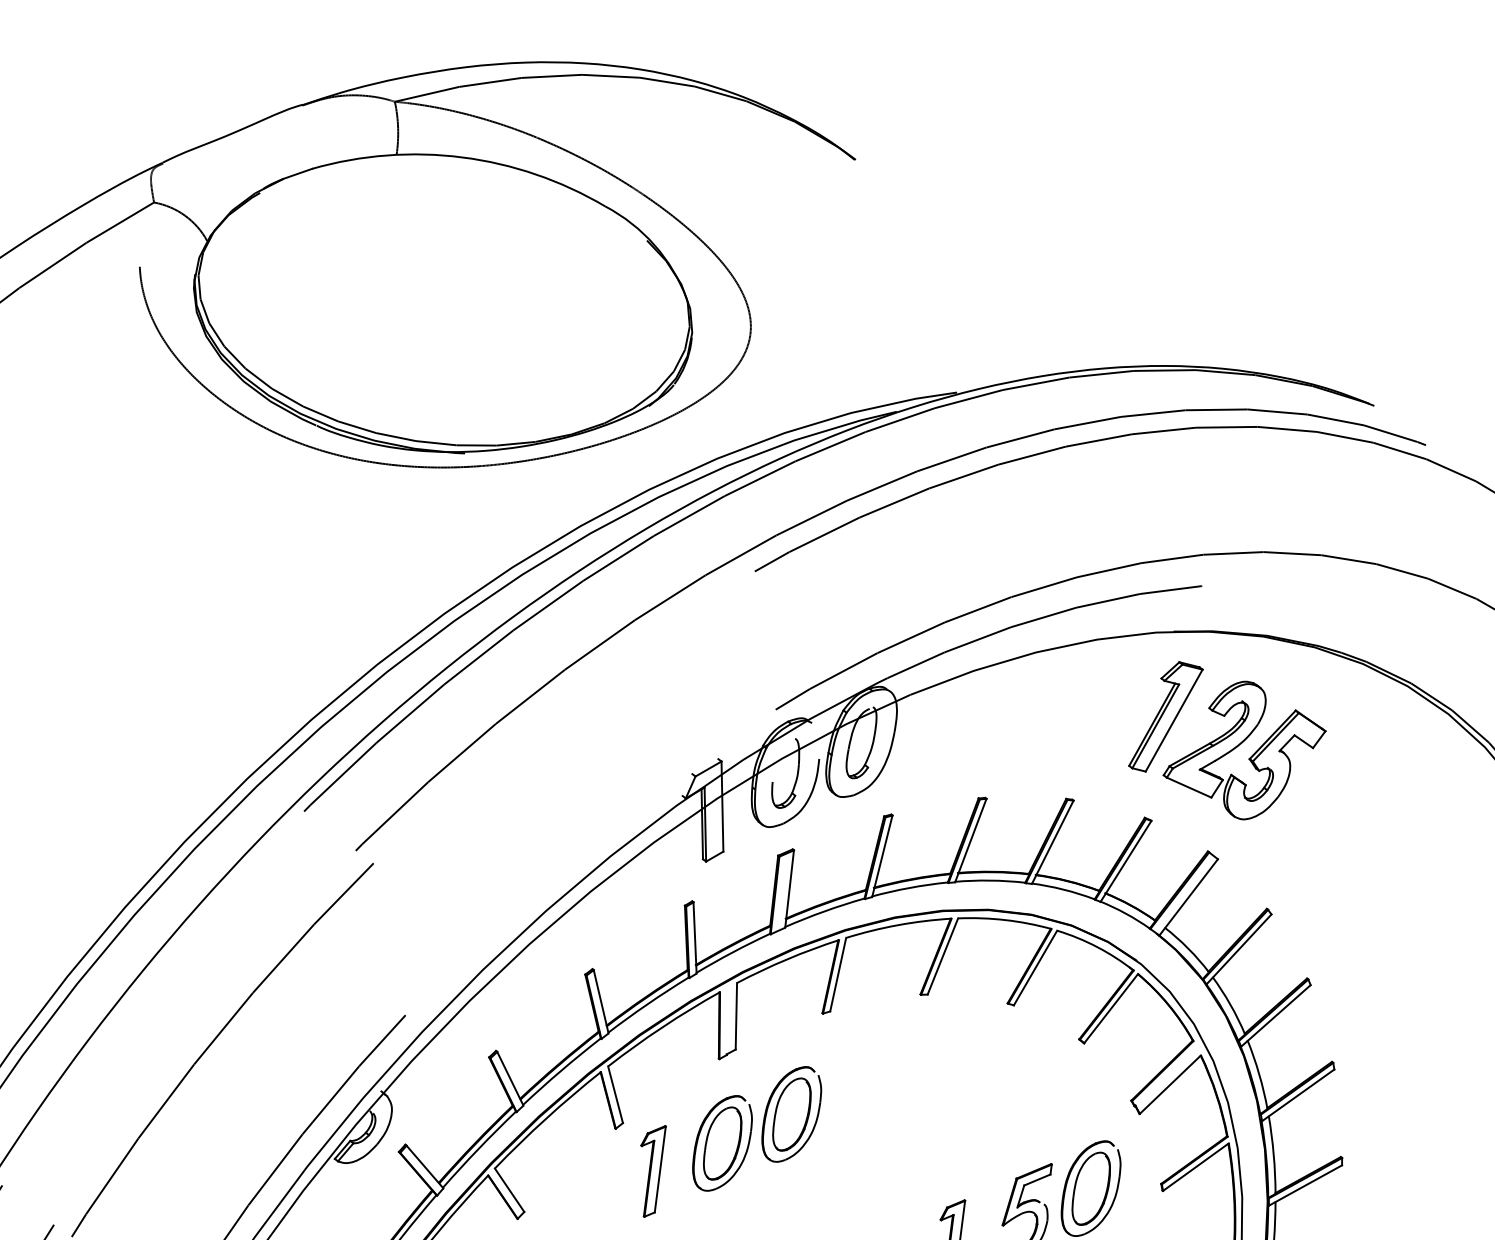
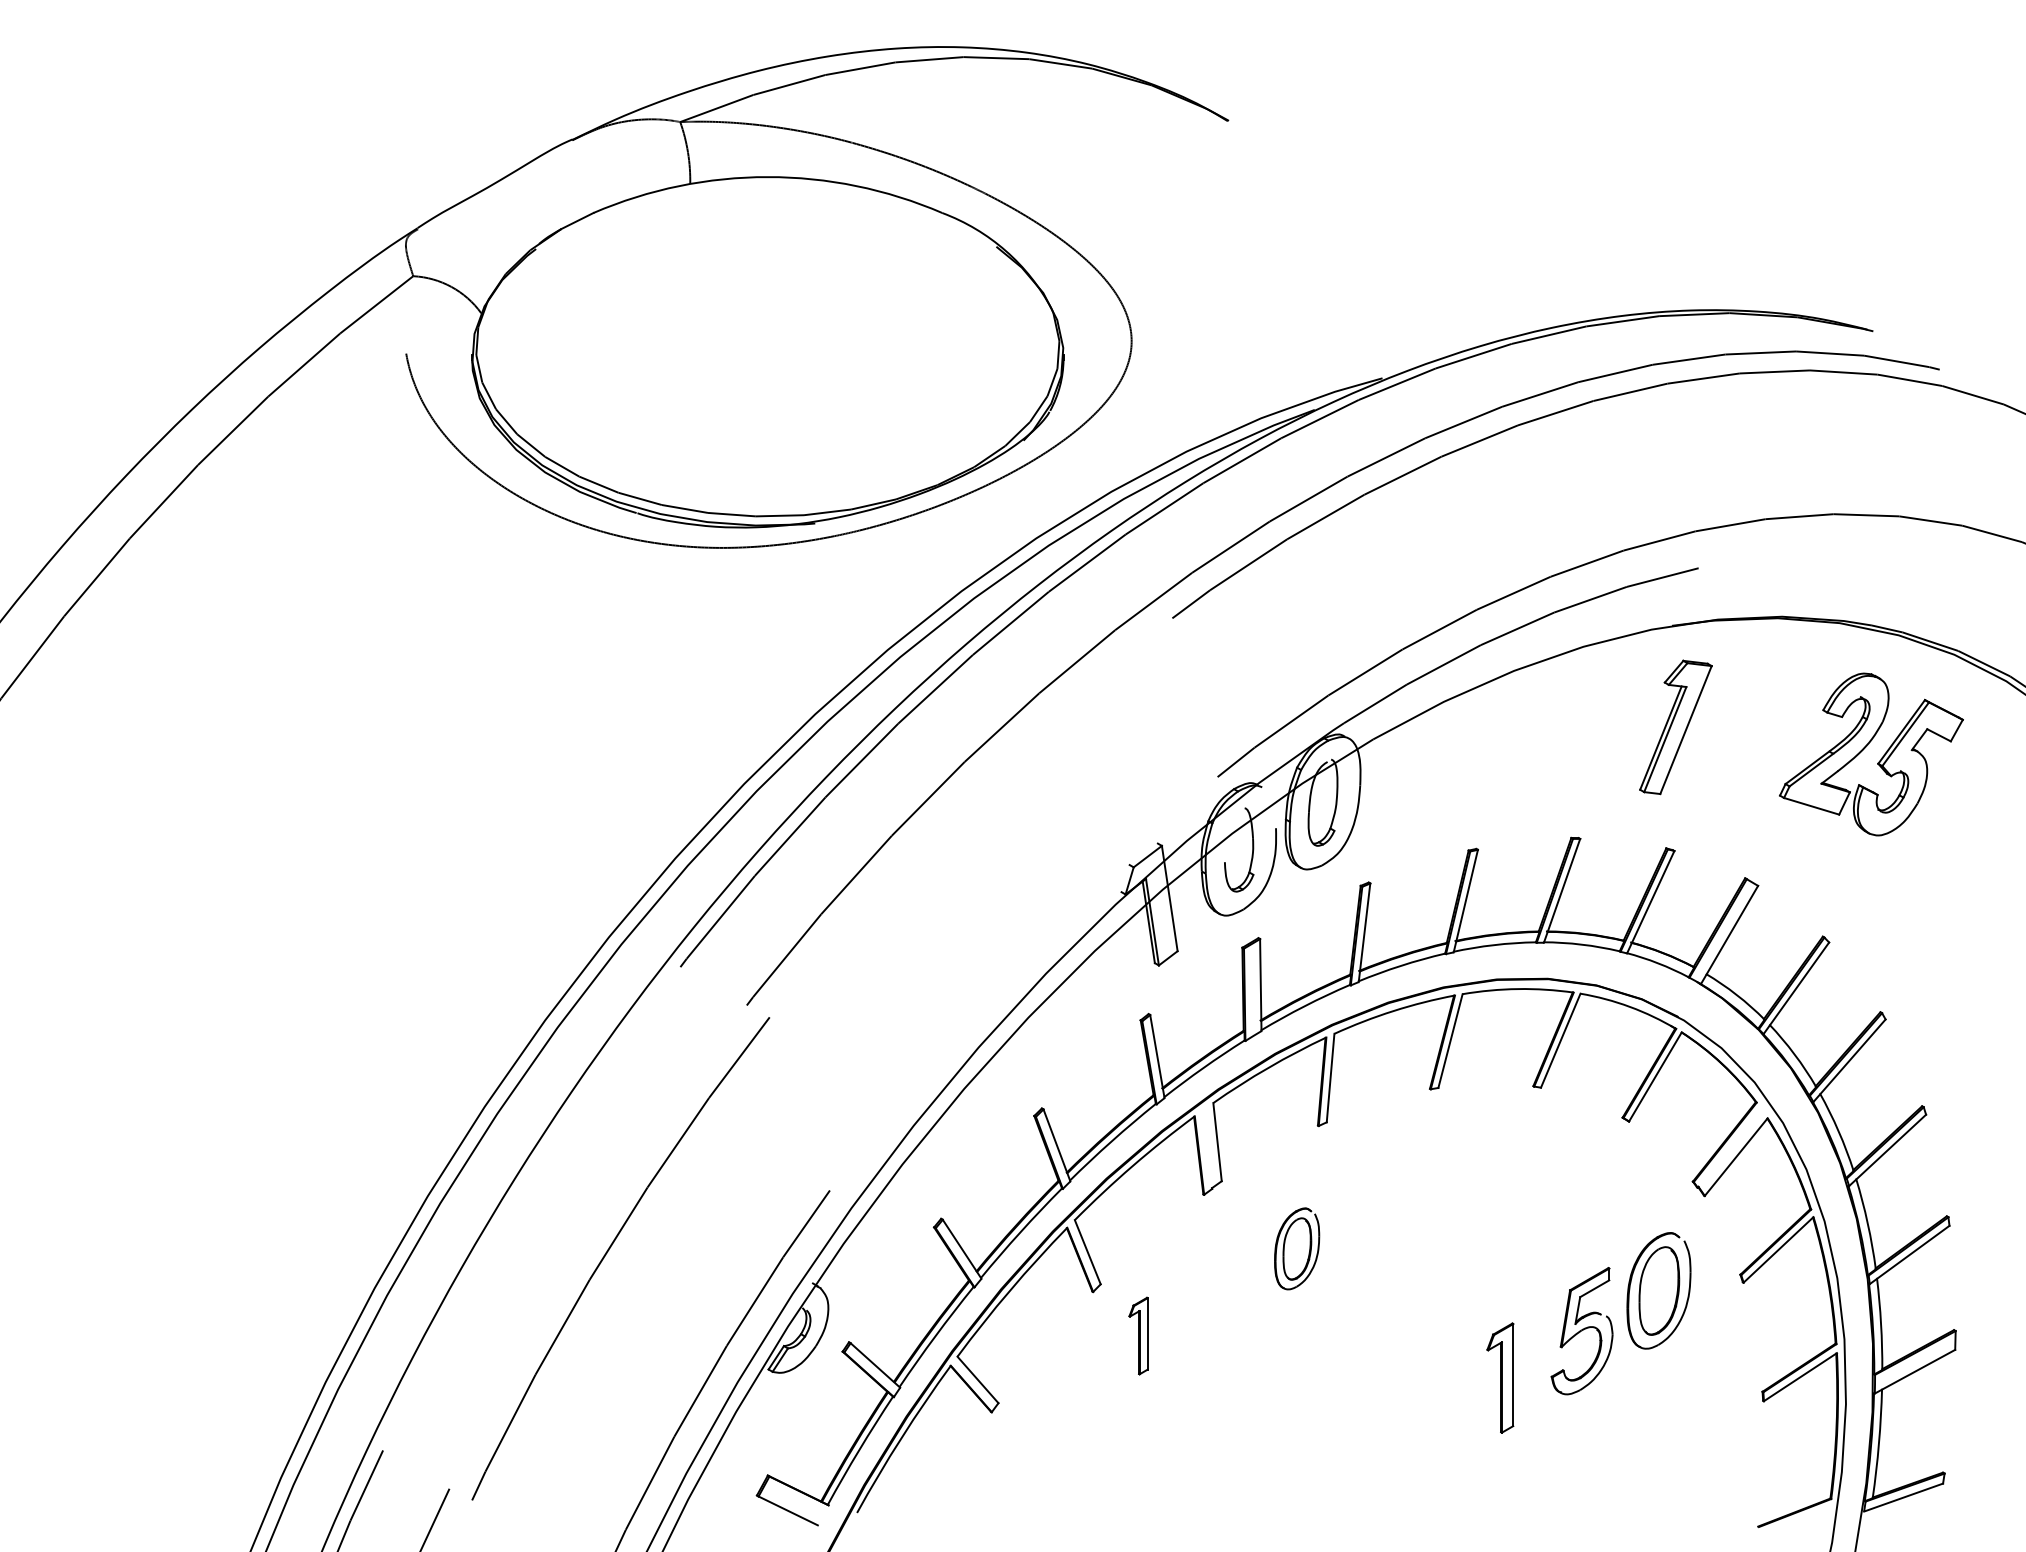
part: (1240, 744) -> (1865, 748), moved
part: (791, 1114) -> (1296, 1248), size x0.7
part: (721, 1142) -> (1219, 1292), removed
part: (649, 1170) -> (1138, 1335), size x0.7

